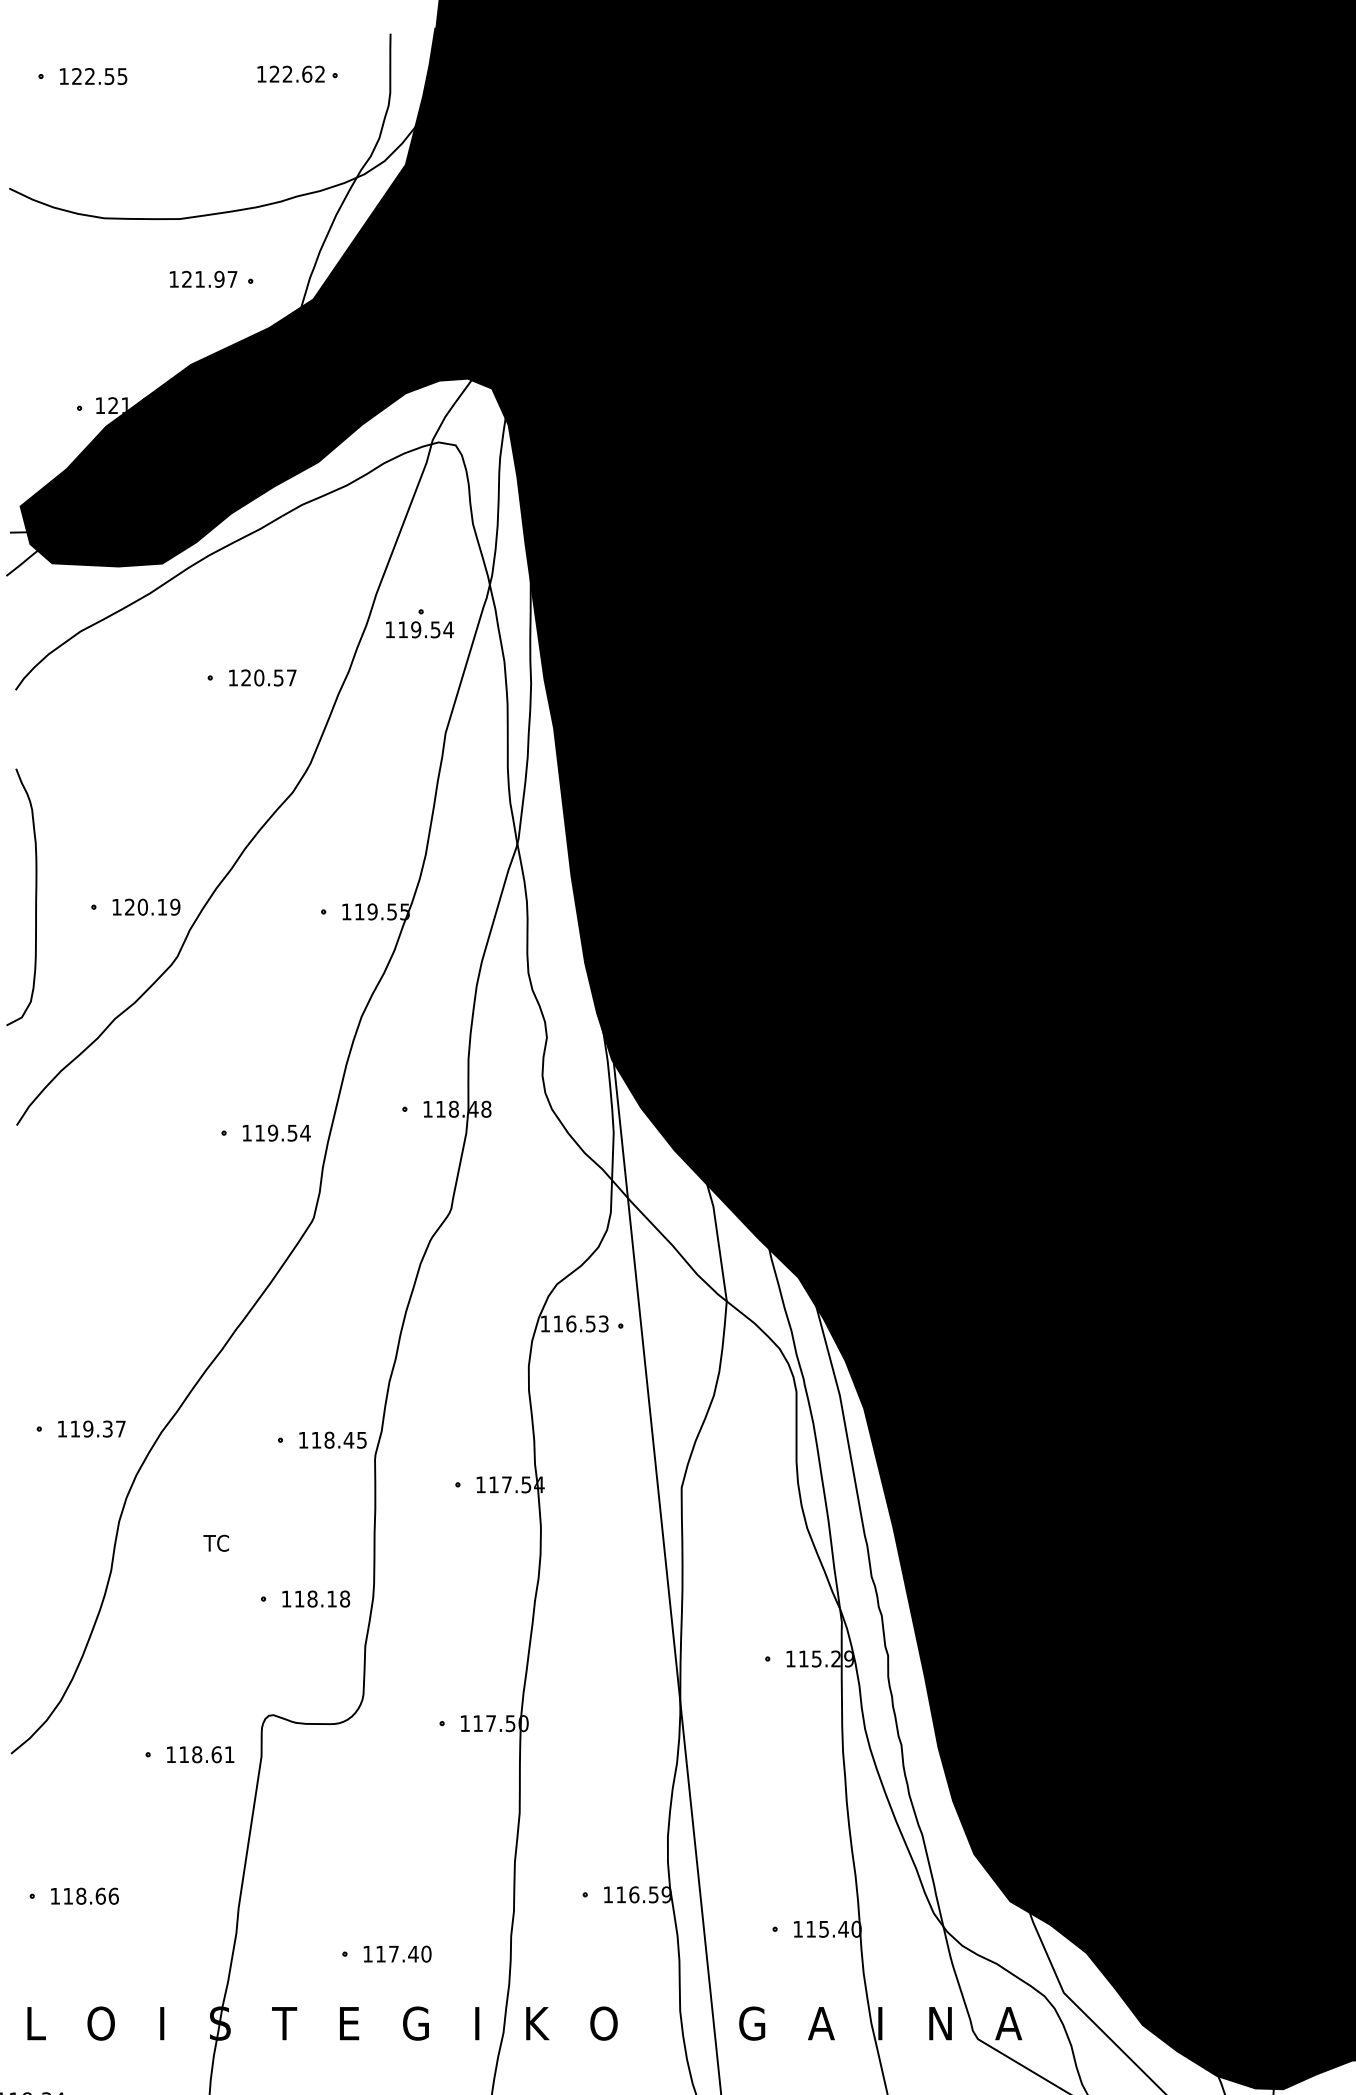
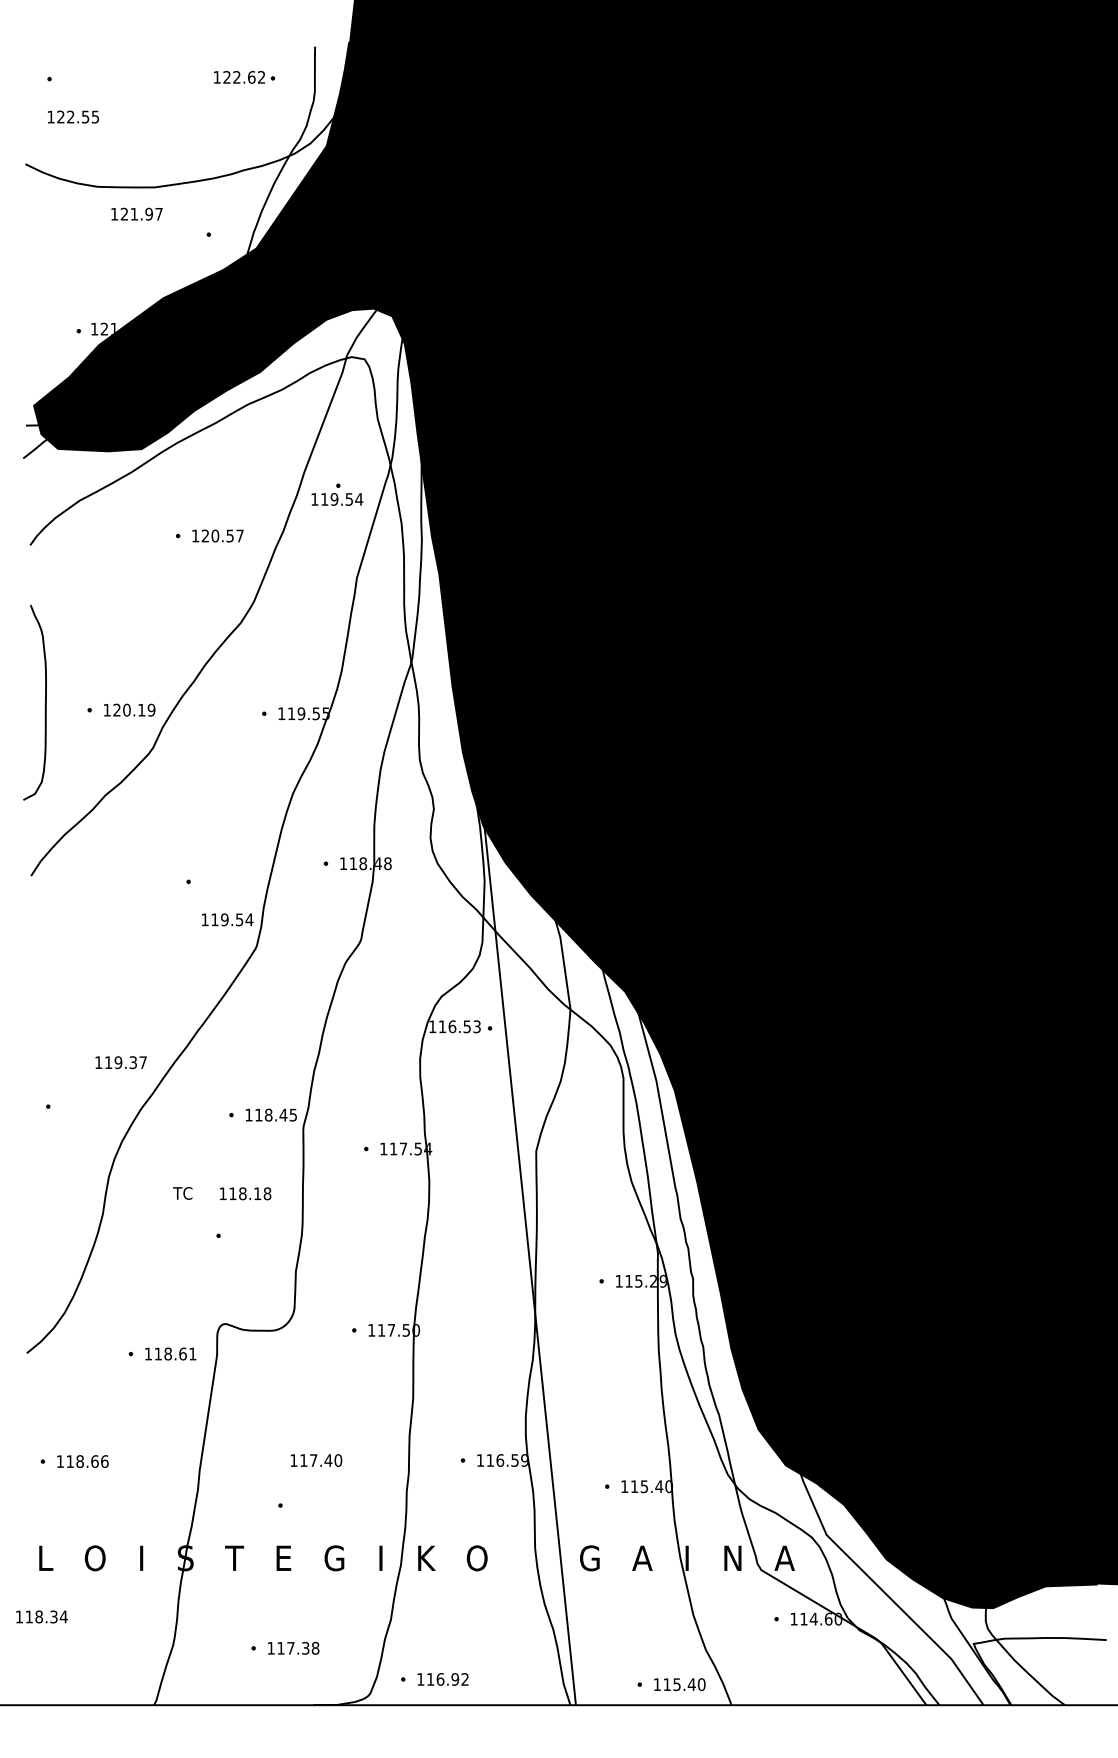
text: (93, 75) -> (73, 116), moved
text: (202, 278) -> (136, 213), moved
text: (276, 1132) -> (227, 919), moved
text: (90, 1428) -> (120, 1062), moved
text: (316, 1598) -> (245, 1193), moved
text: (397, 1954) -> (316, 1460), moved

